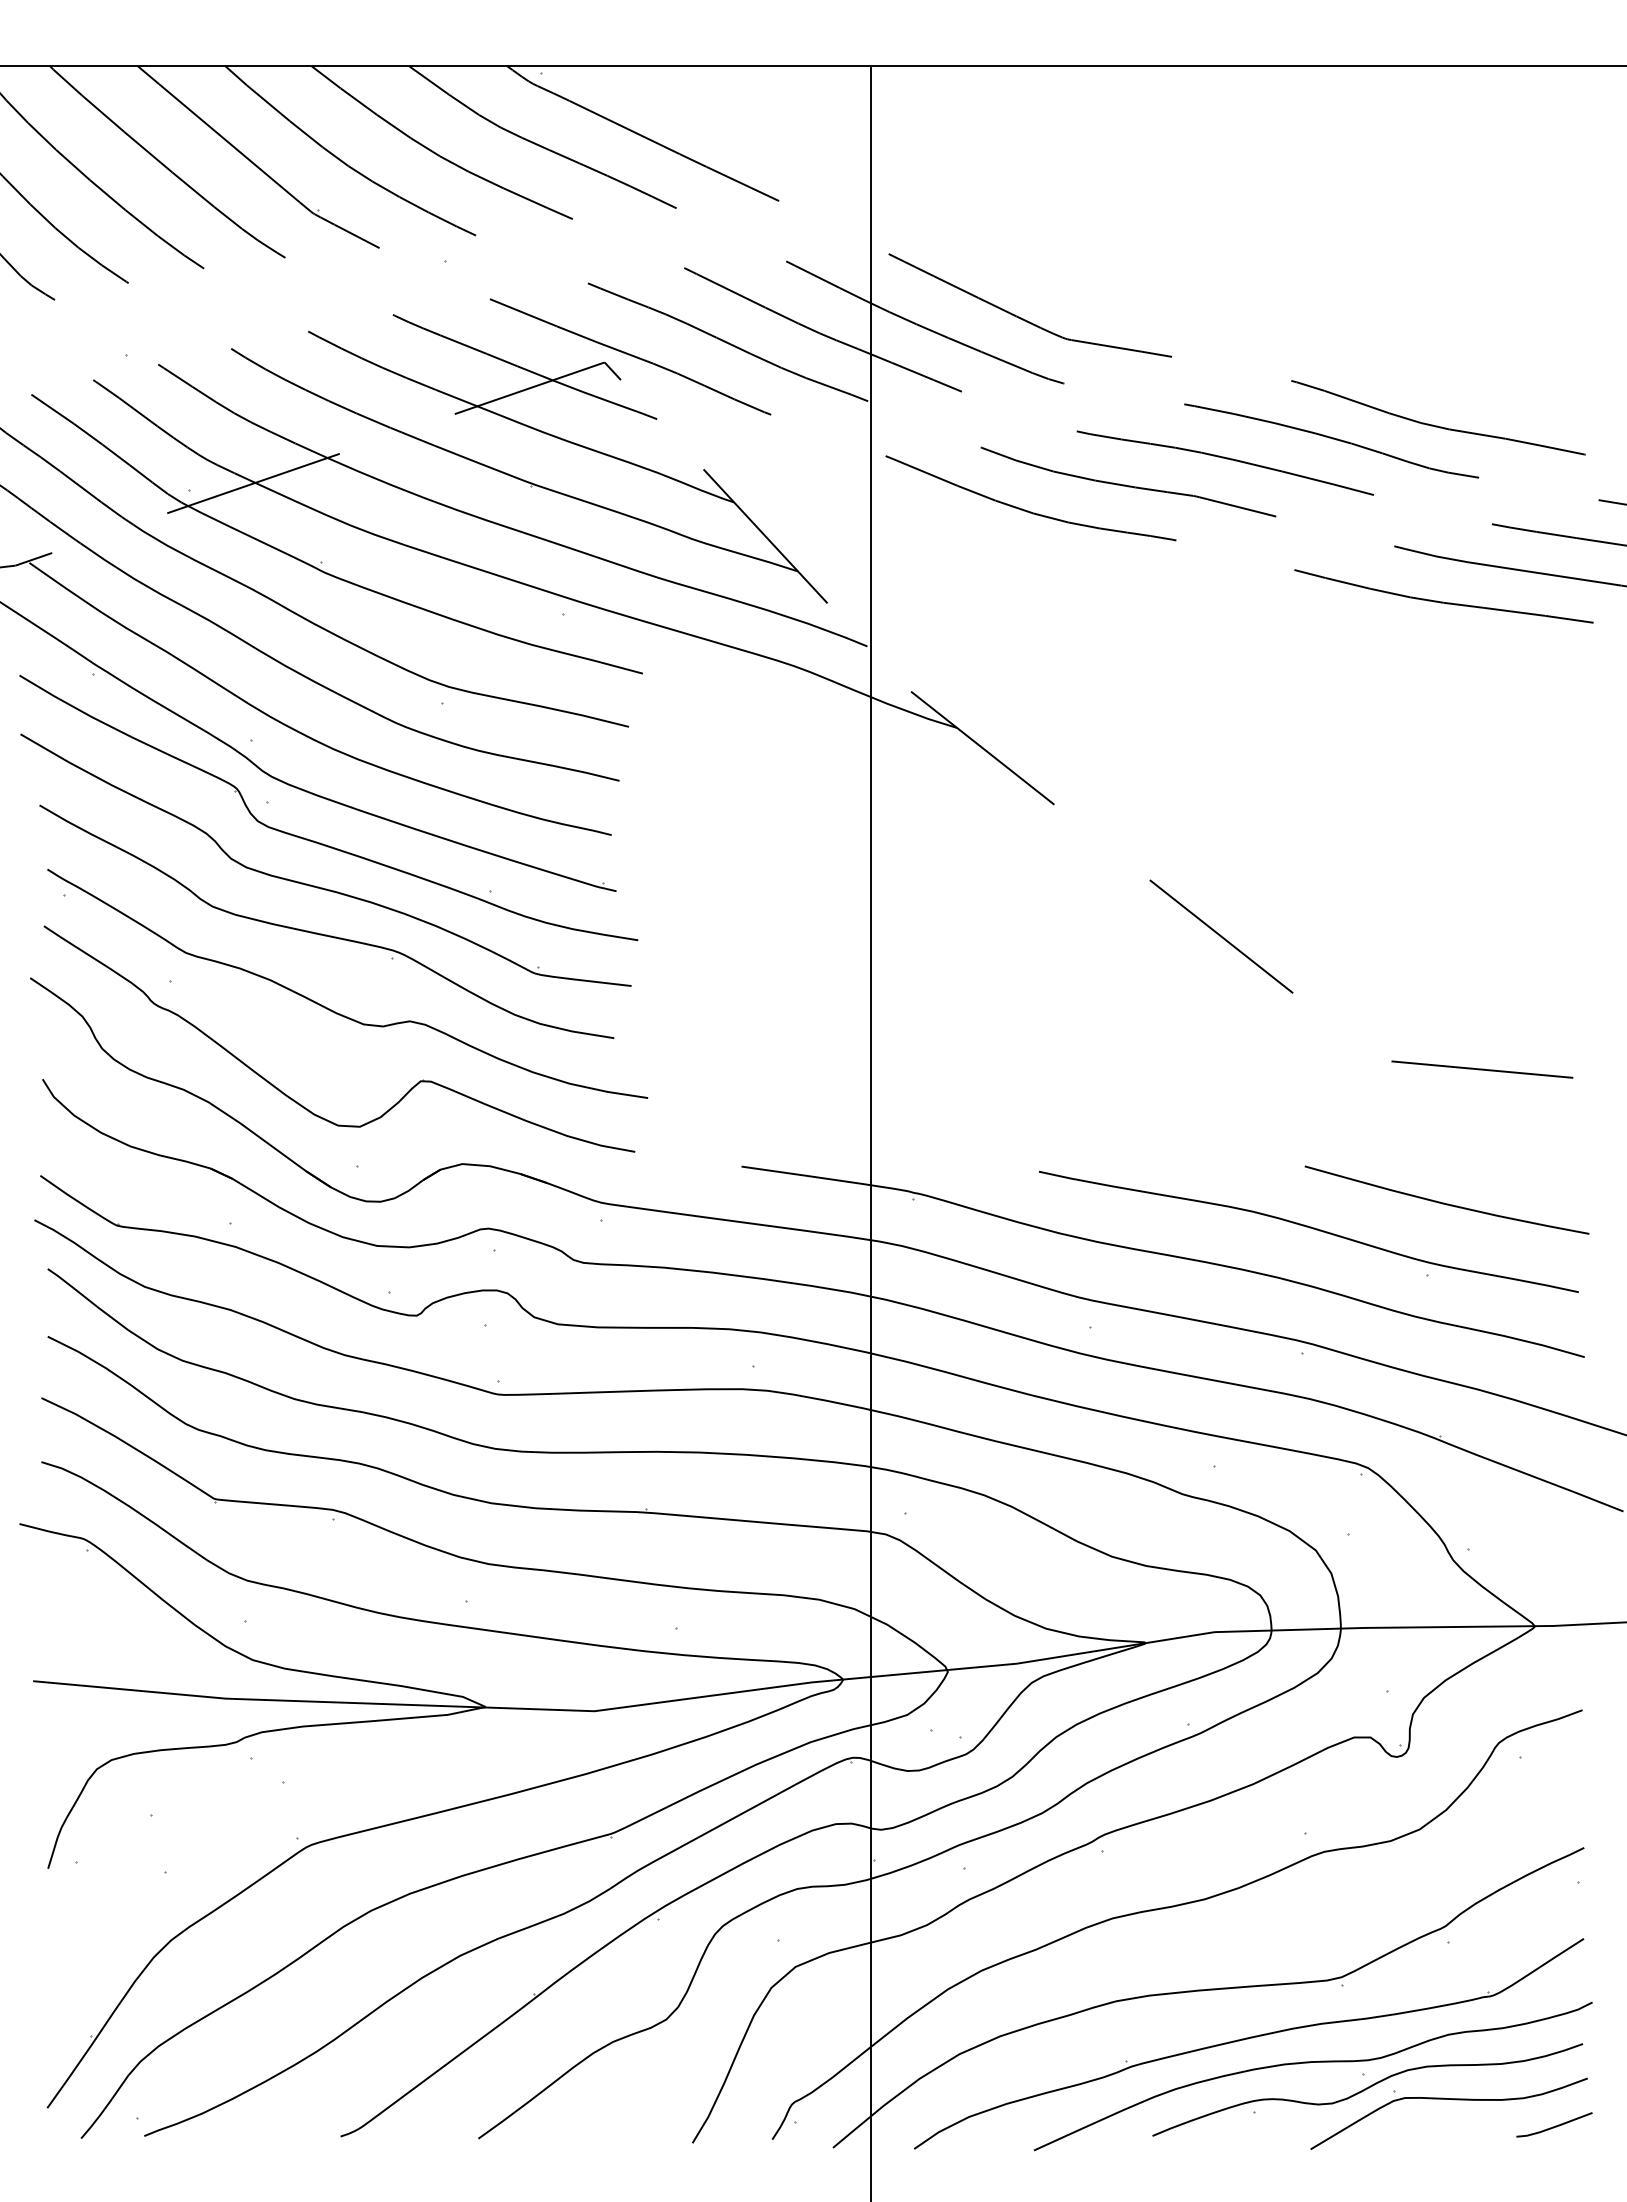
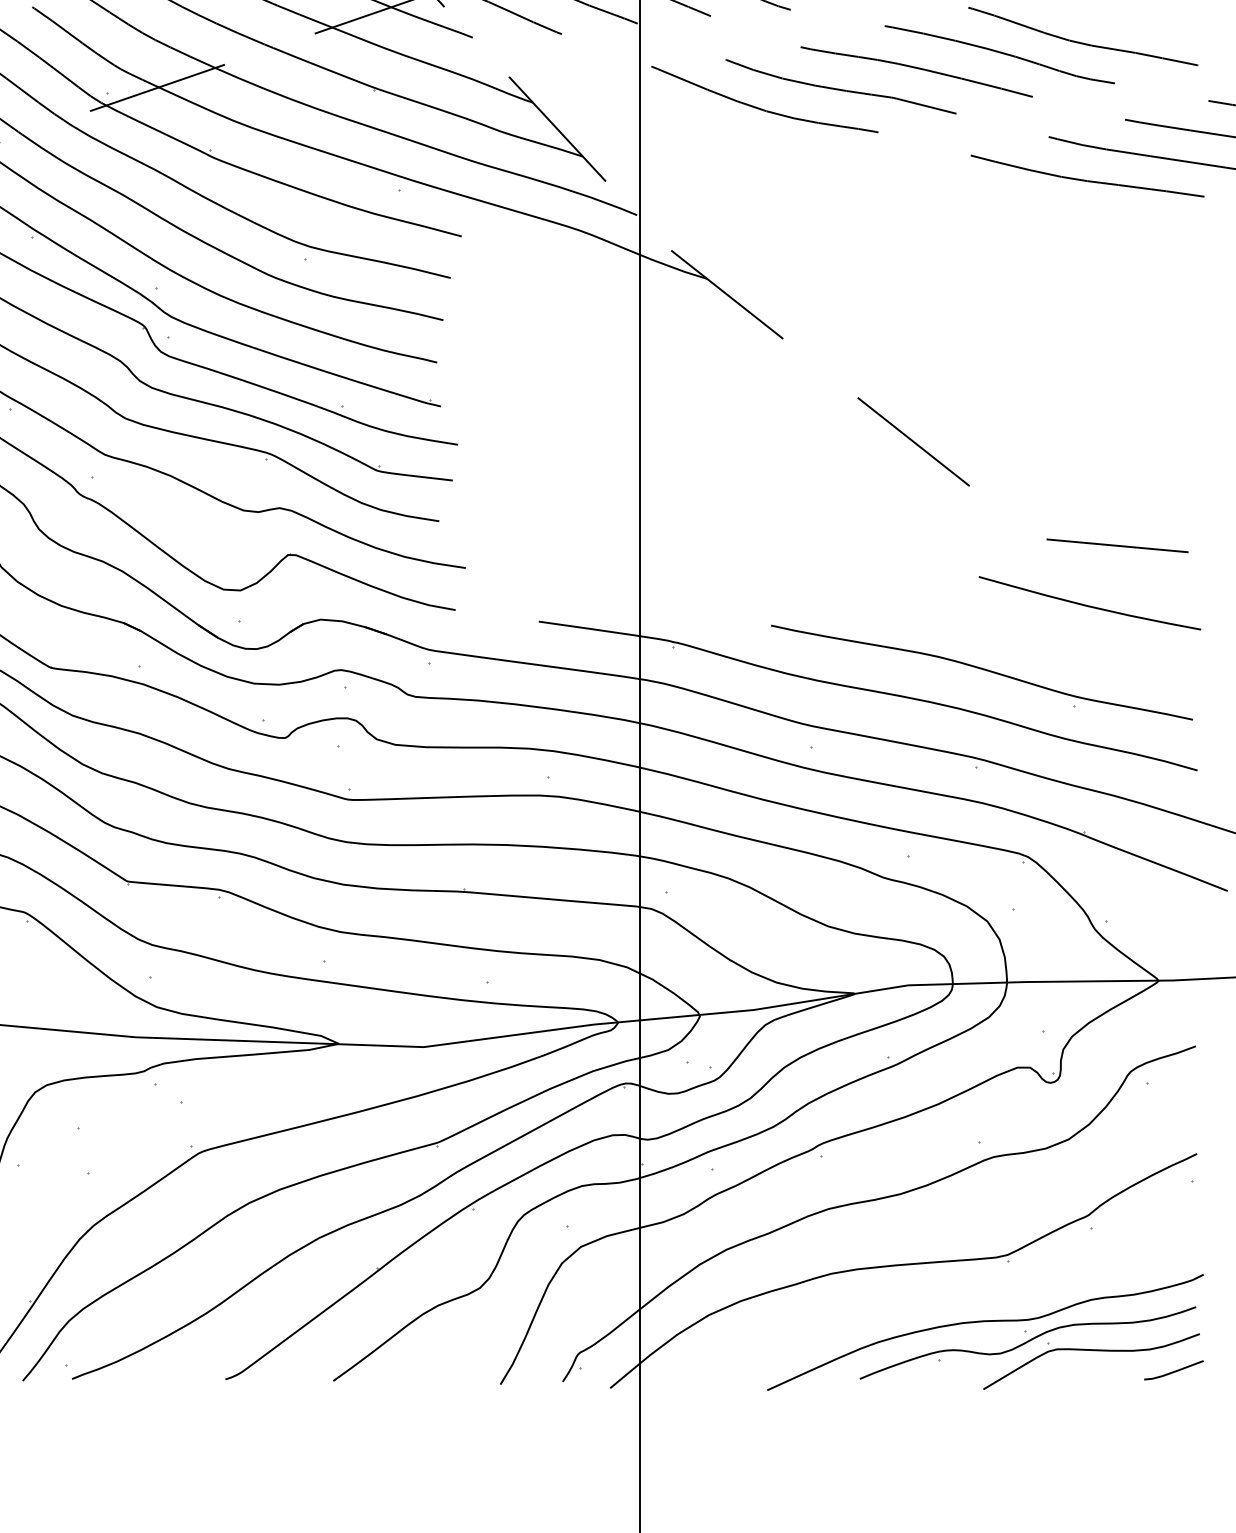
curve: (1444, 1202) -> (1087, 605), moved
part: (1249, 2043) -> (935, 1306), removed

